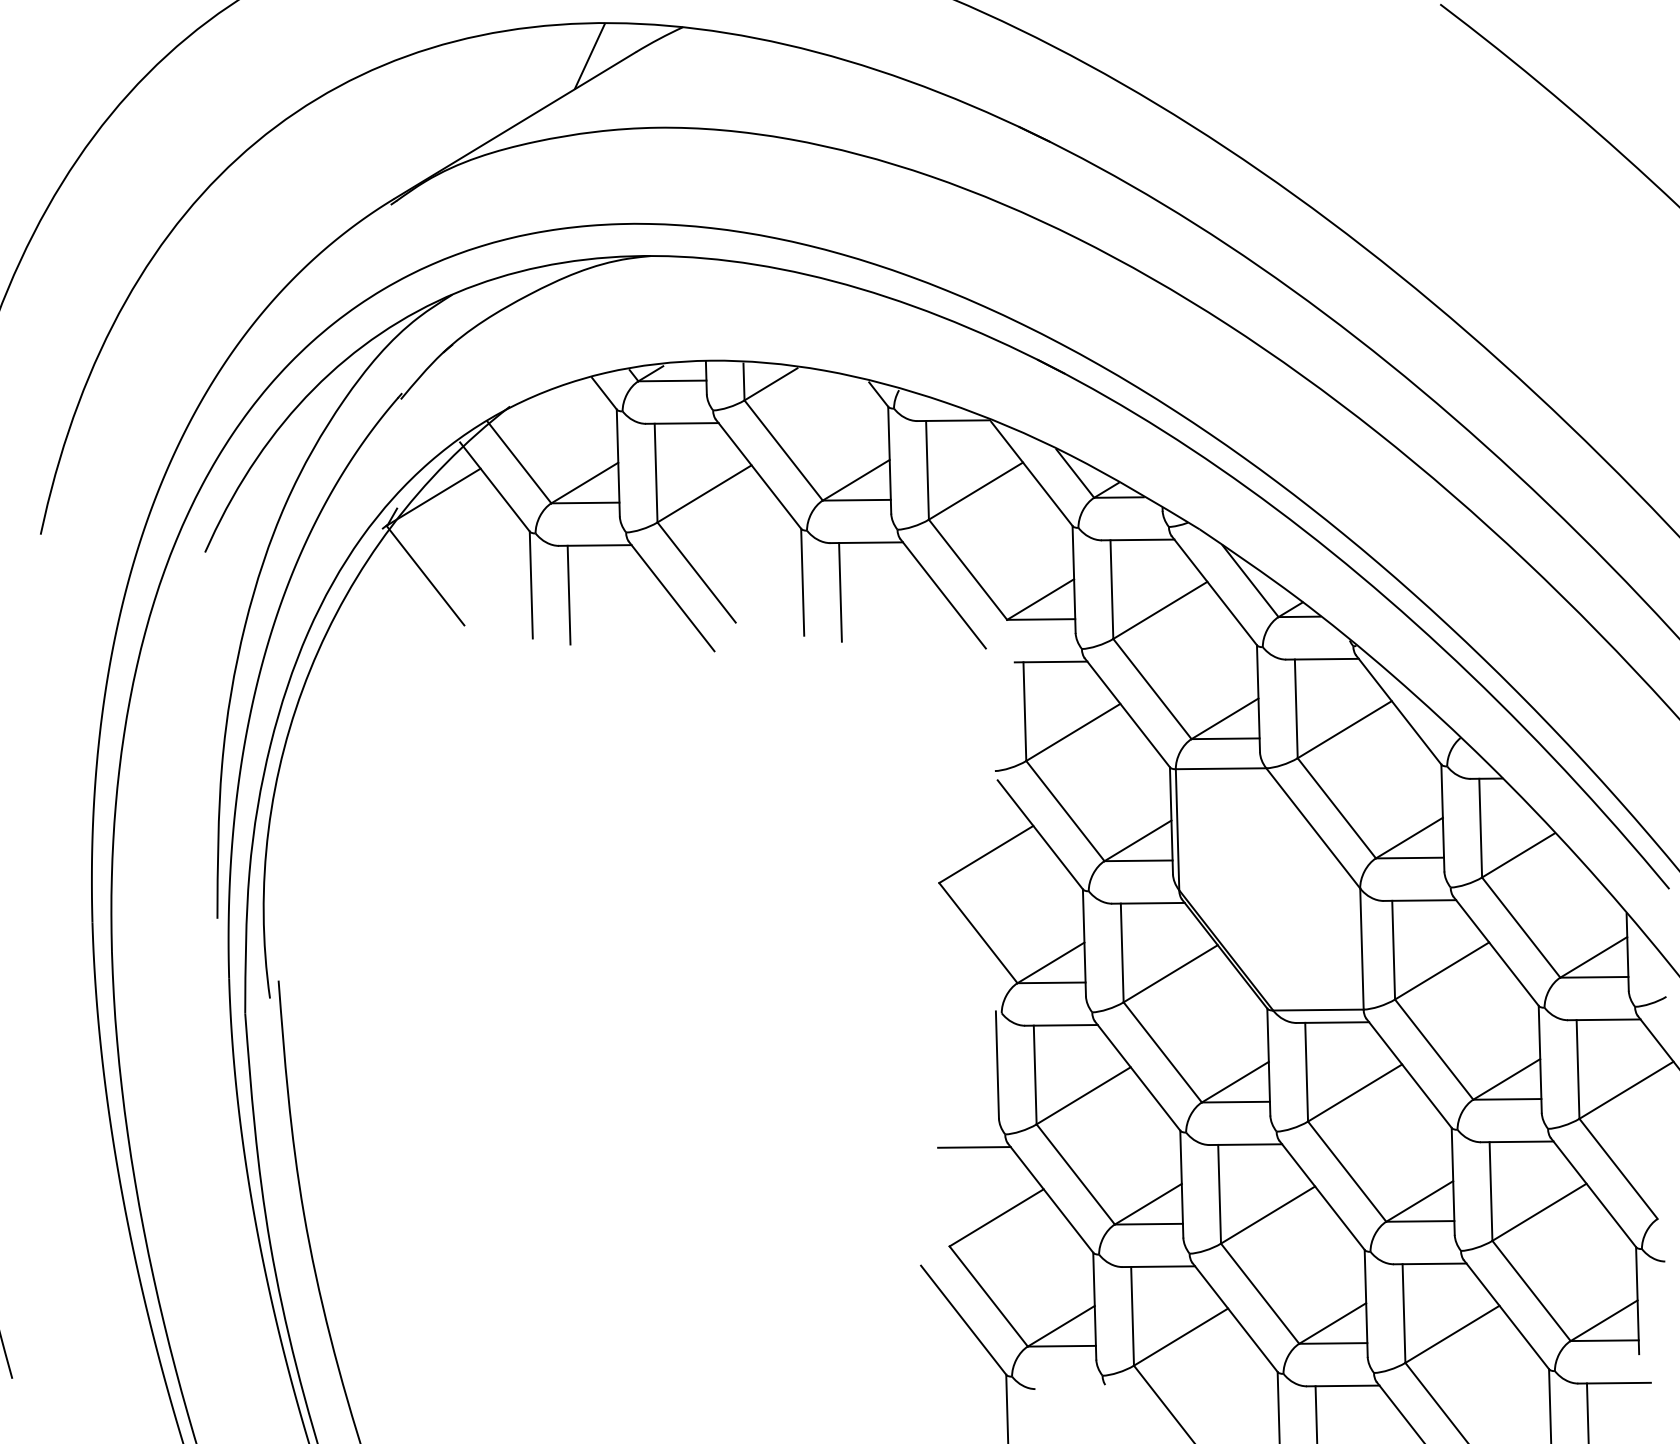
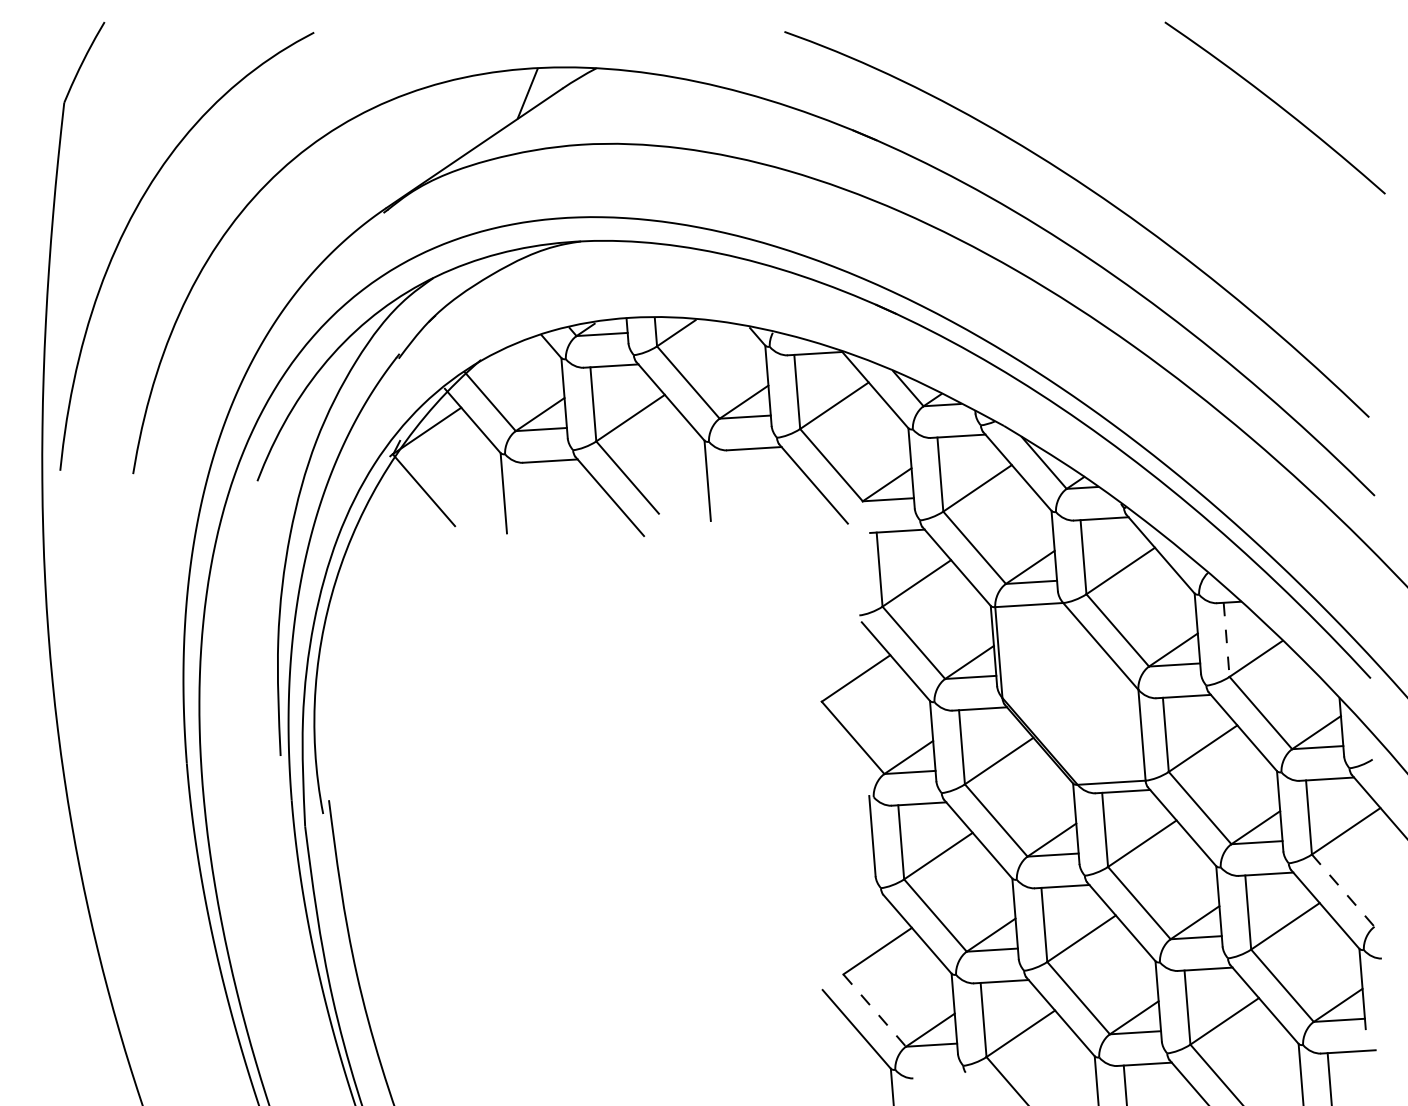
line: (840, 591) -> (736, 486), removed
line: (568, 595) -> (532, 499), removed
line: (1480, 829) -> (1226, 640), solid -> dashed
line: (974, 1146) -> (858, 898), removed
line: (1618, 1168) -> (1343, 890), solid -> dashed
line: (988, 1296) -> (874, 1010), solid -> dashed

